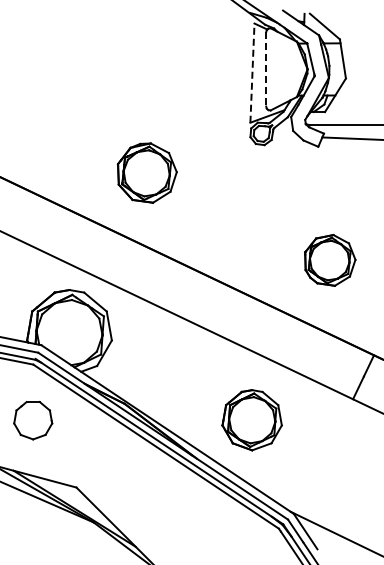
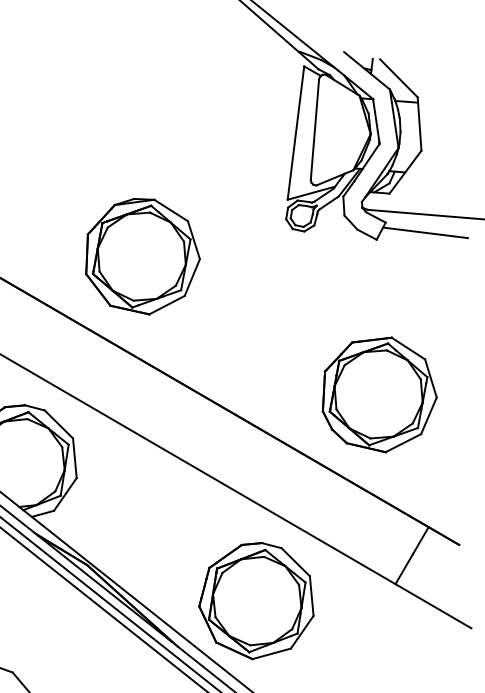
line: (266, 69) -> (315, 129), dashed -> solid
line: (252, 73) -> (295, 133), dashed -> solid
part: (147, 172) -> (143, 255), size x1.43
part: (330, 260) -> (380, 394), size x1.67
part: (251, 420) -> (256, 601), size x1.43

